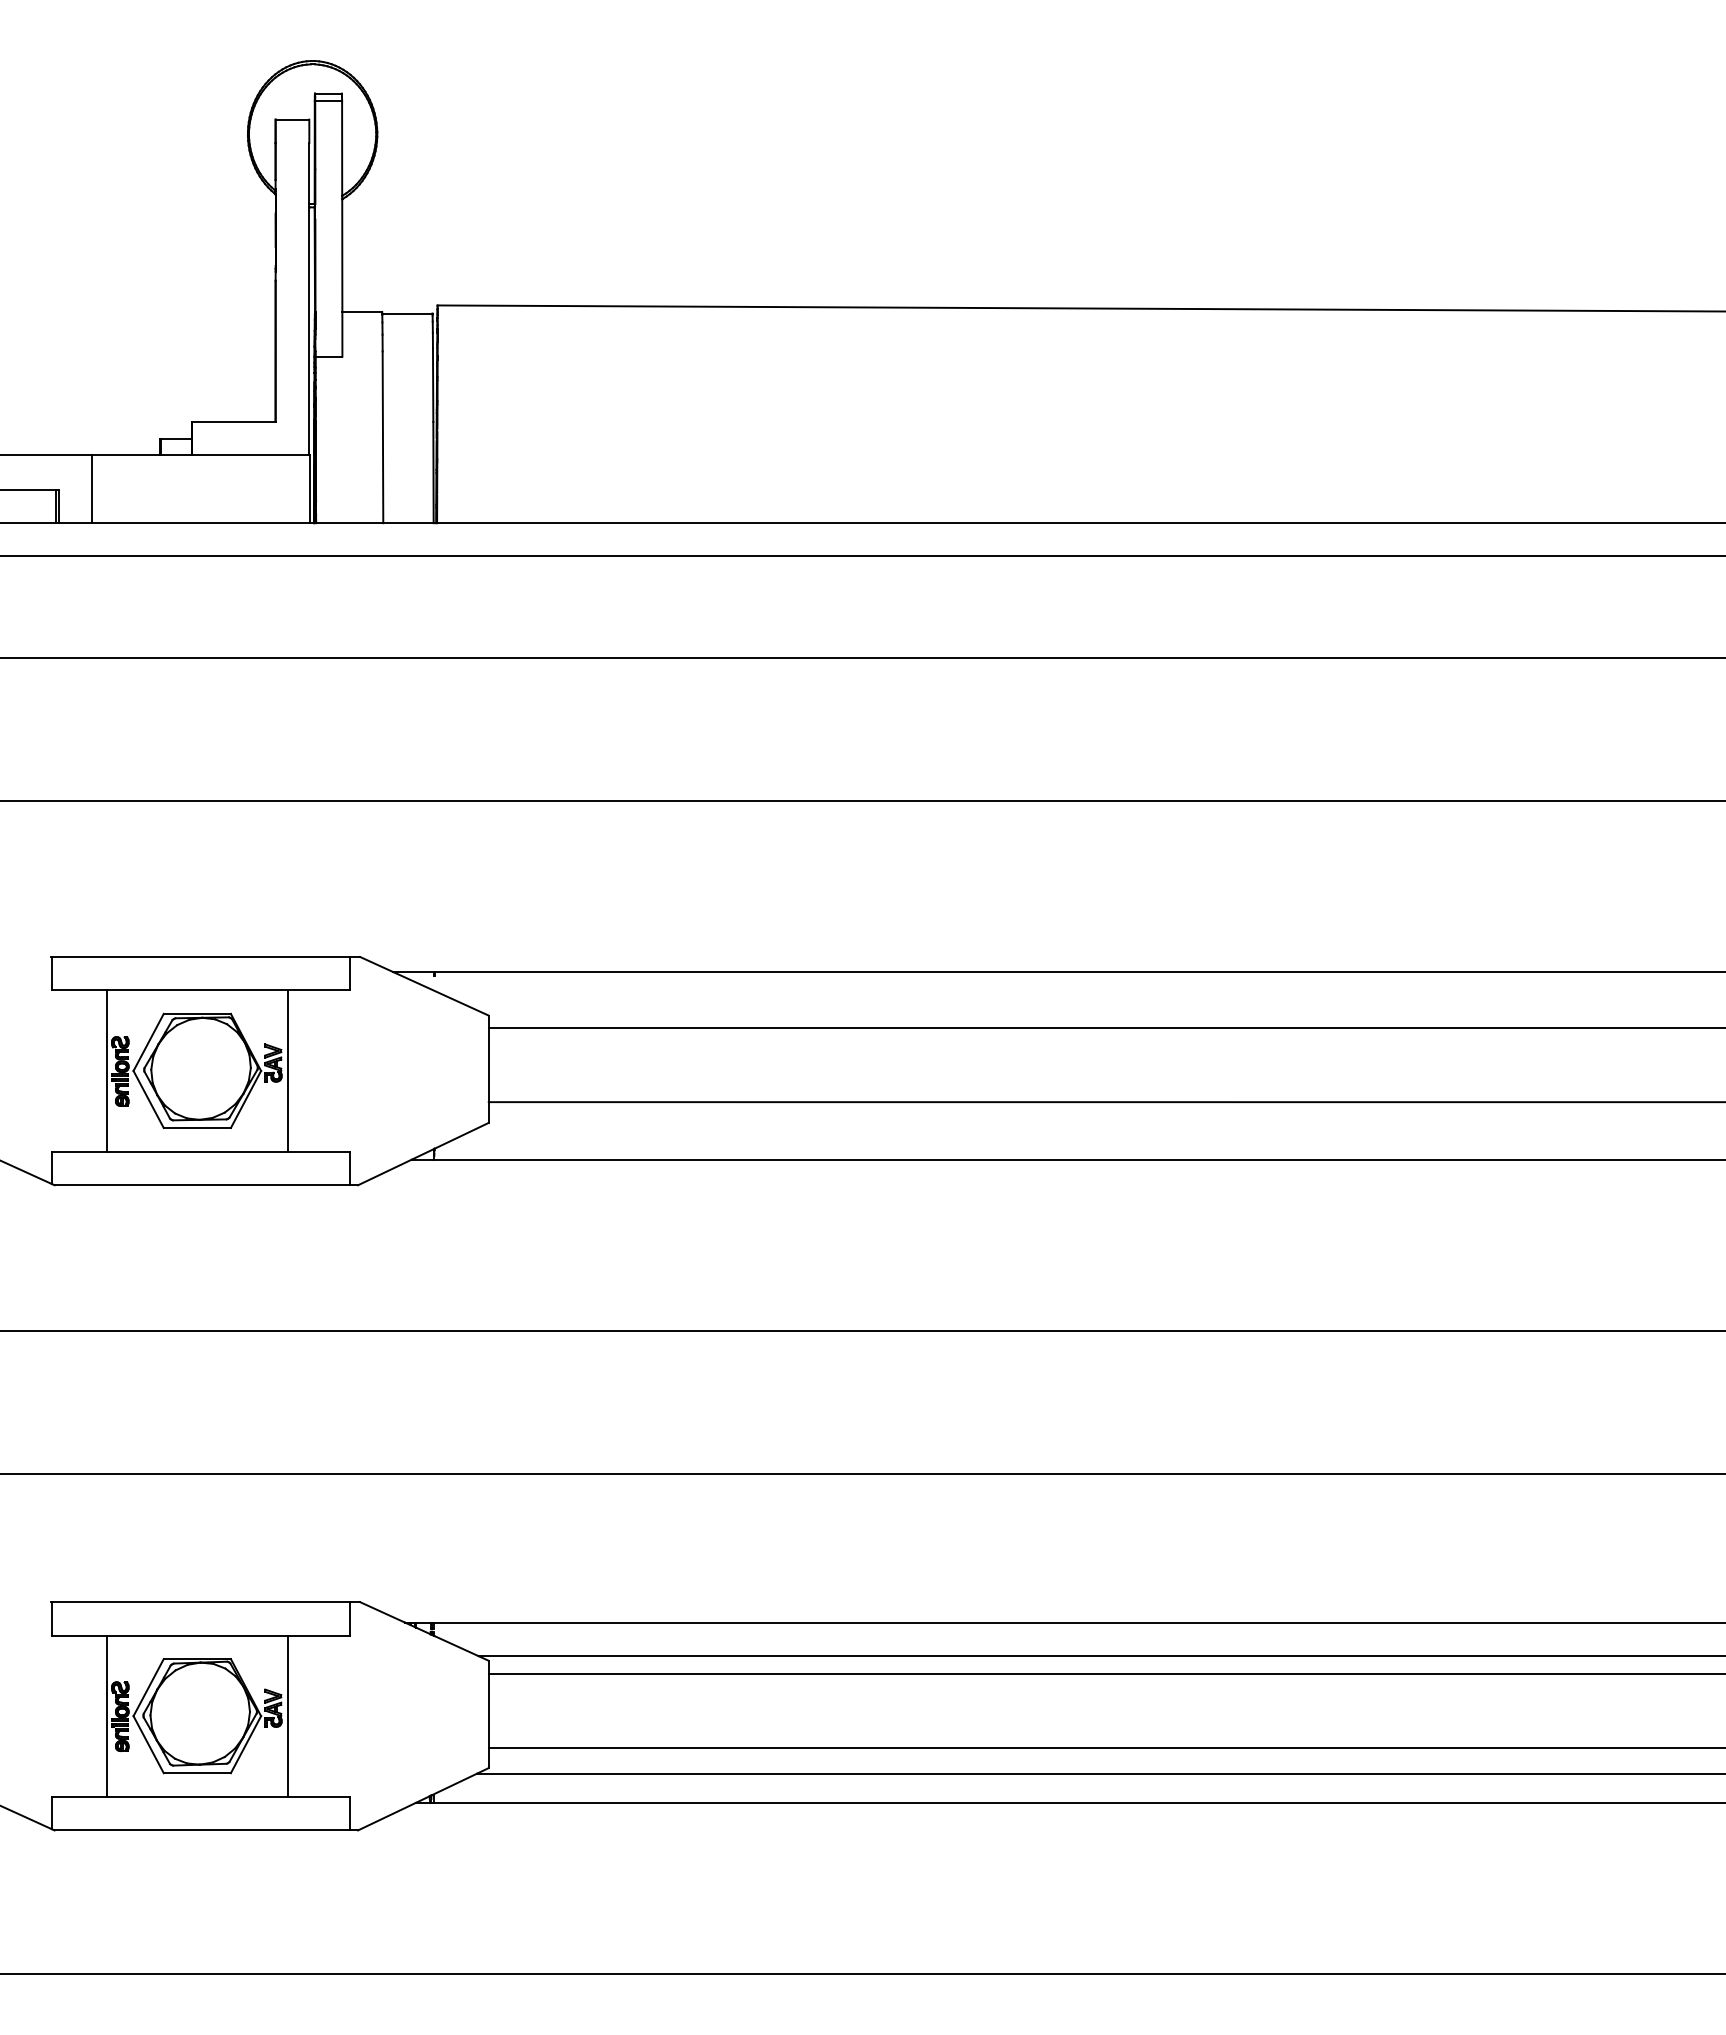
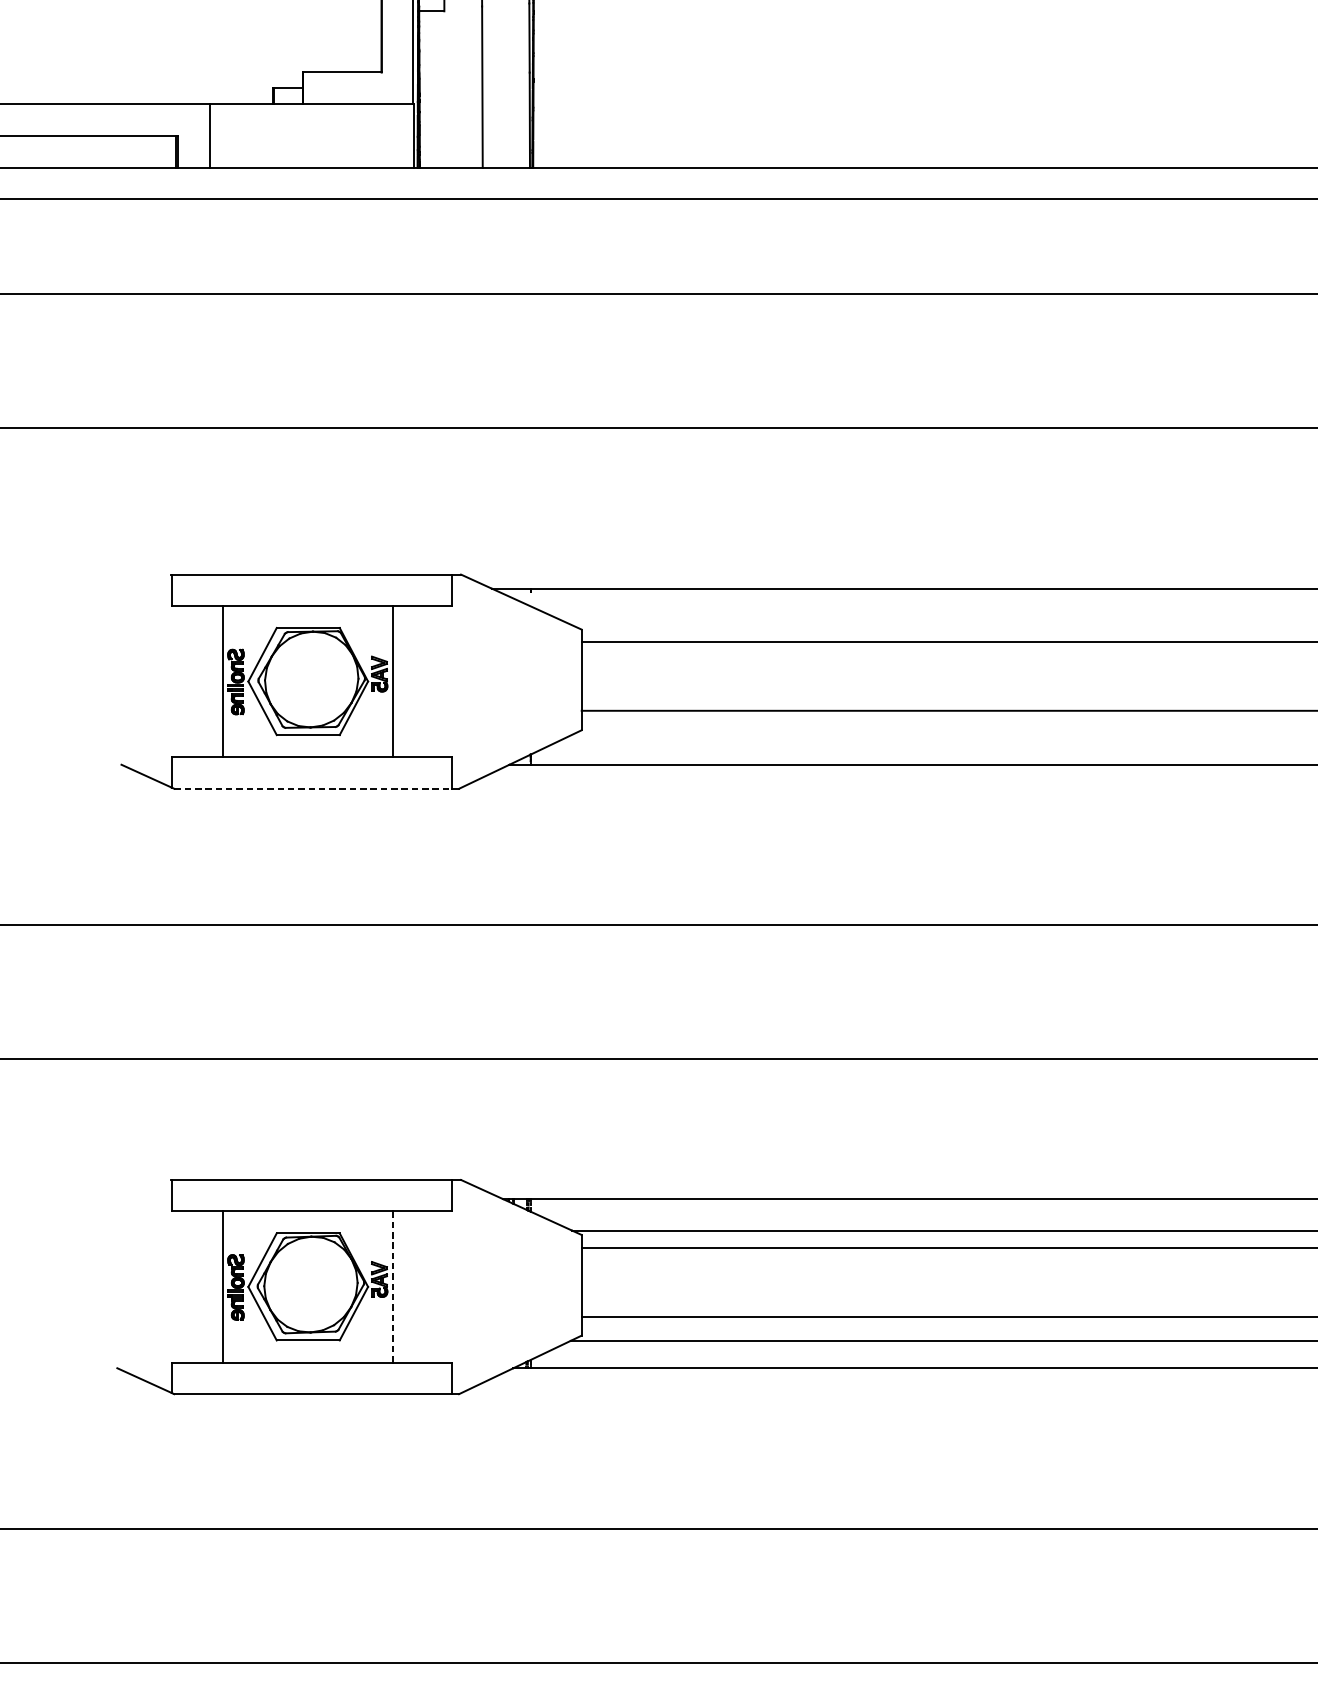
line: (202, 1185) -> (313, 789), solid -> dashed
line: (287, 1716) -> (392, 1287), solid -> dashed

